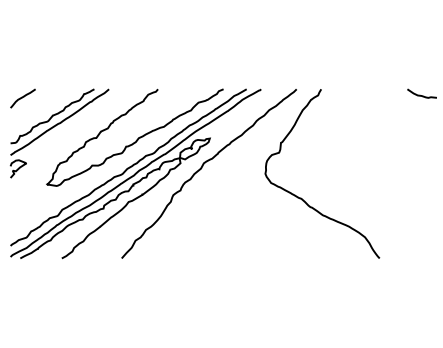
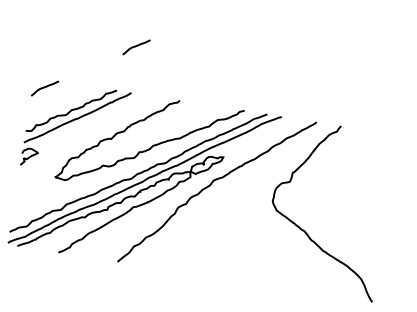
curve: (106, 43) -> (136, 47), added

